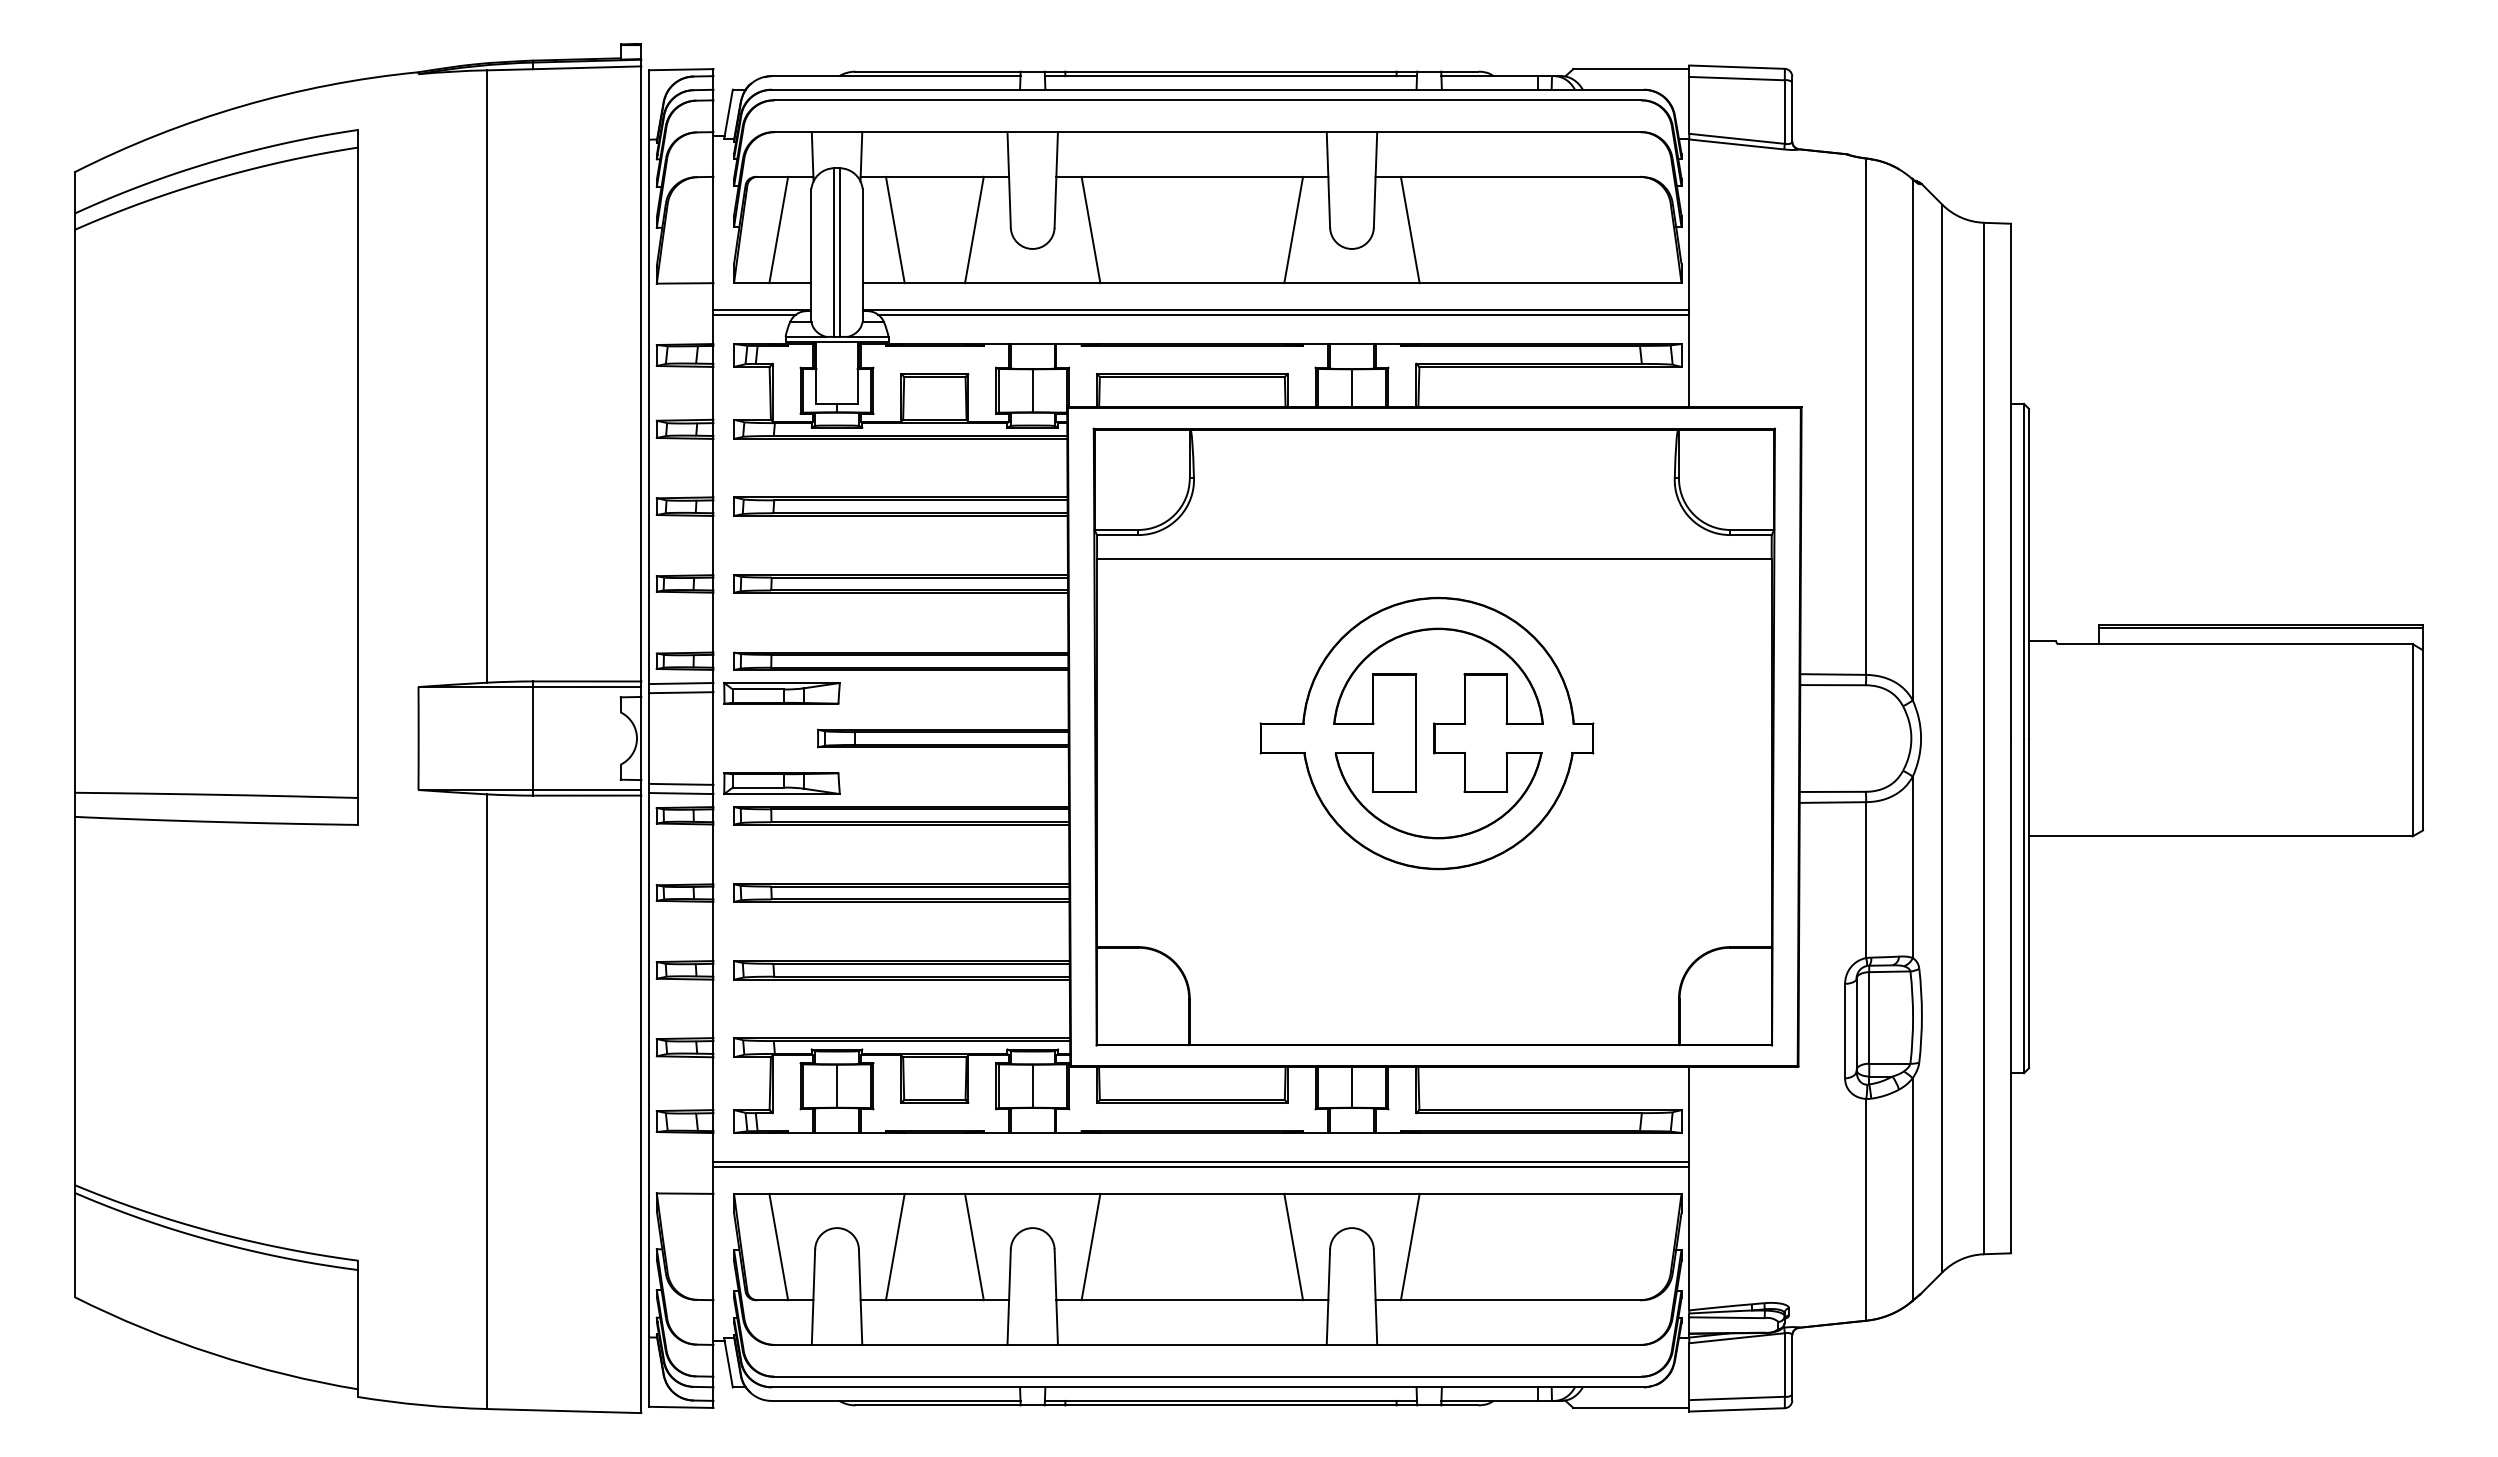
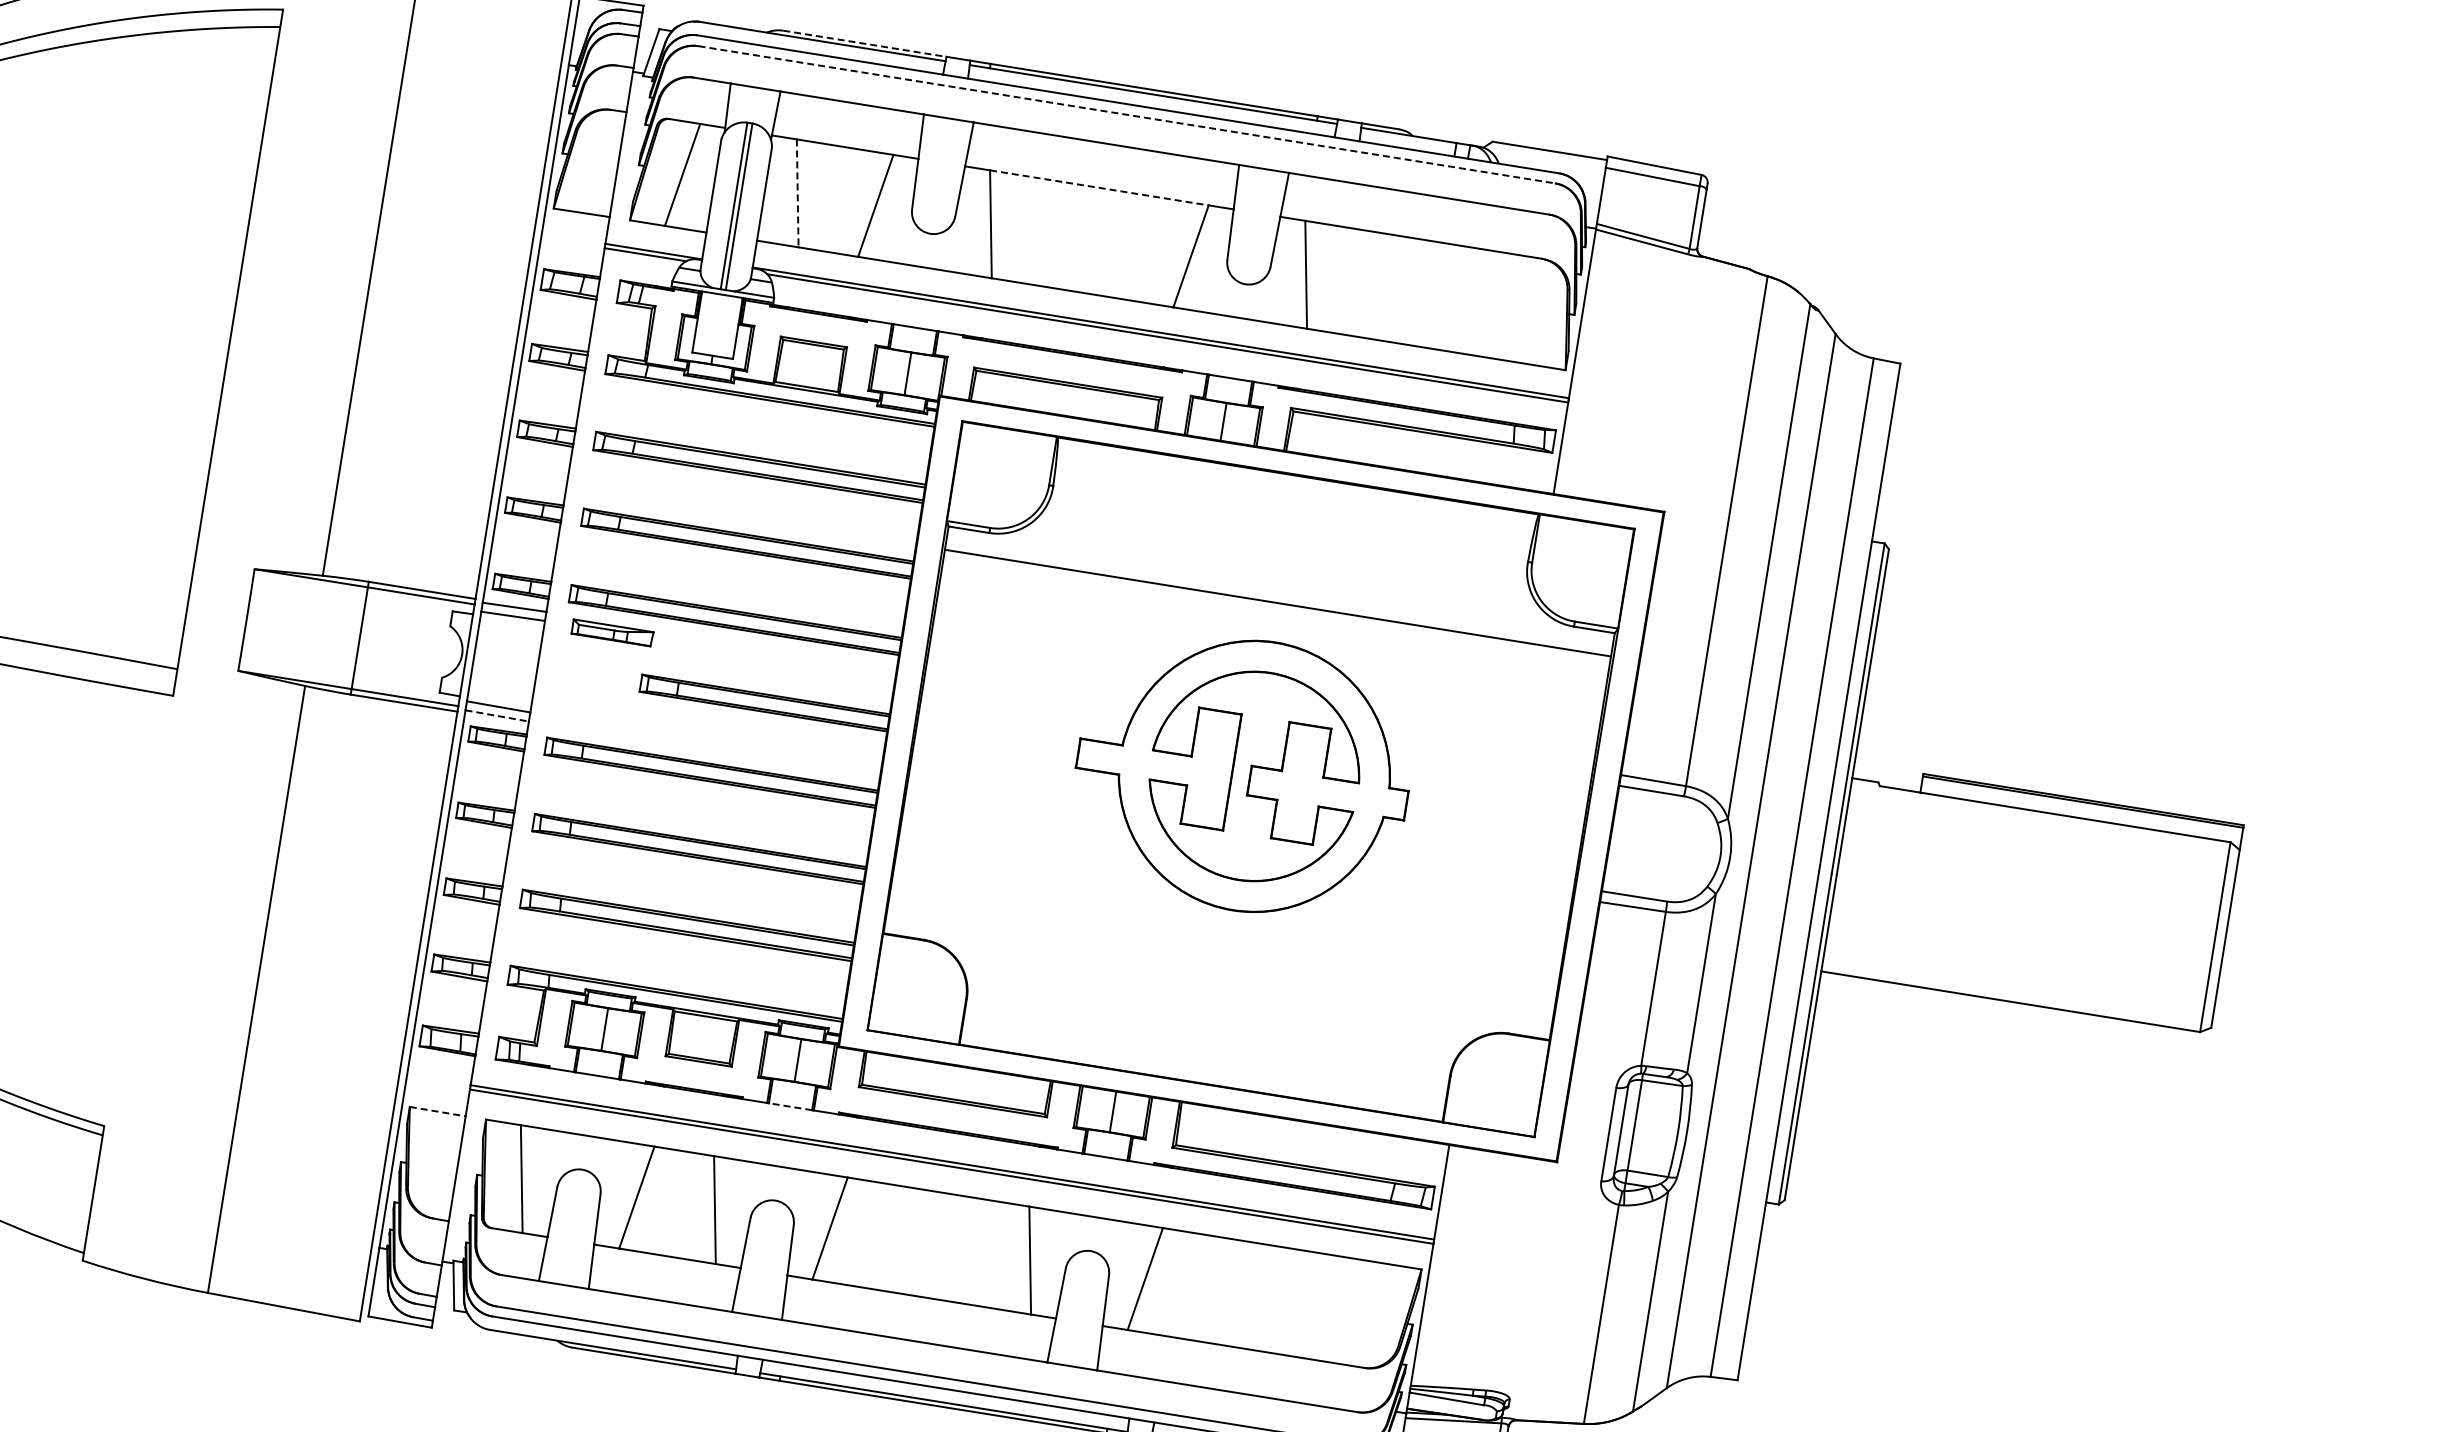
line: (938, 71) -> (865, 43), solid -> dashed
line: (1207, 100) -> (1126, 114), solid -> dashed
line: (1192, 176) -> (1099, 187), solid -> dashed
line: (895, 230) -> (797, 193), solid -> dashed
part: (781, 693) -> (612, 633), size x0.7
part: (781, 783) -> (597, 721), removed
line: (681, 793) -> (497, 715), solid -> dashed
line: (1032, 1133) -> (790, 1107), solid -> dashed
line: (685, 1193) -> (438, 1111), solid -> dashed

